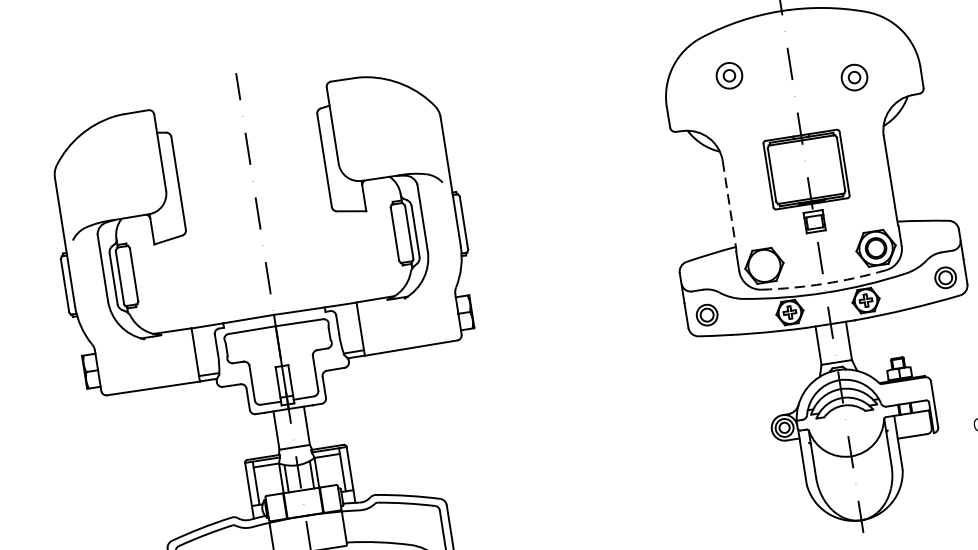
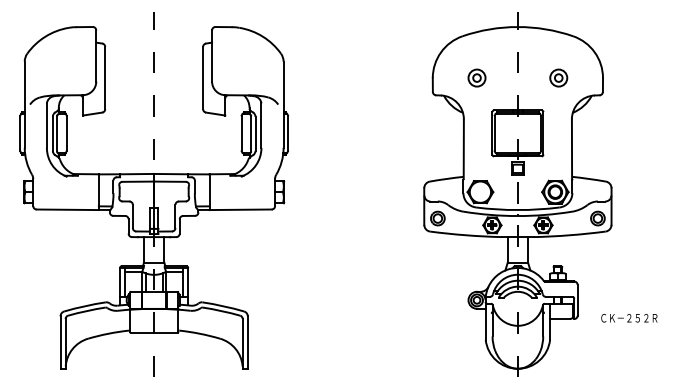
part: (728, 75) -> (476, 77), moved
line: (729, 206) -> (463, 149), dashed -> solid
arc: (823, 284) -> (517, 210), dashed -> solid

